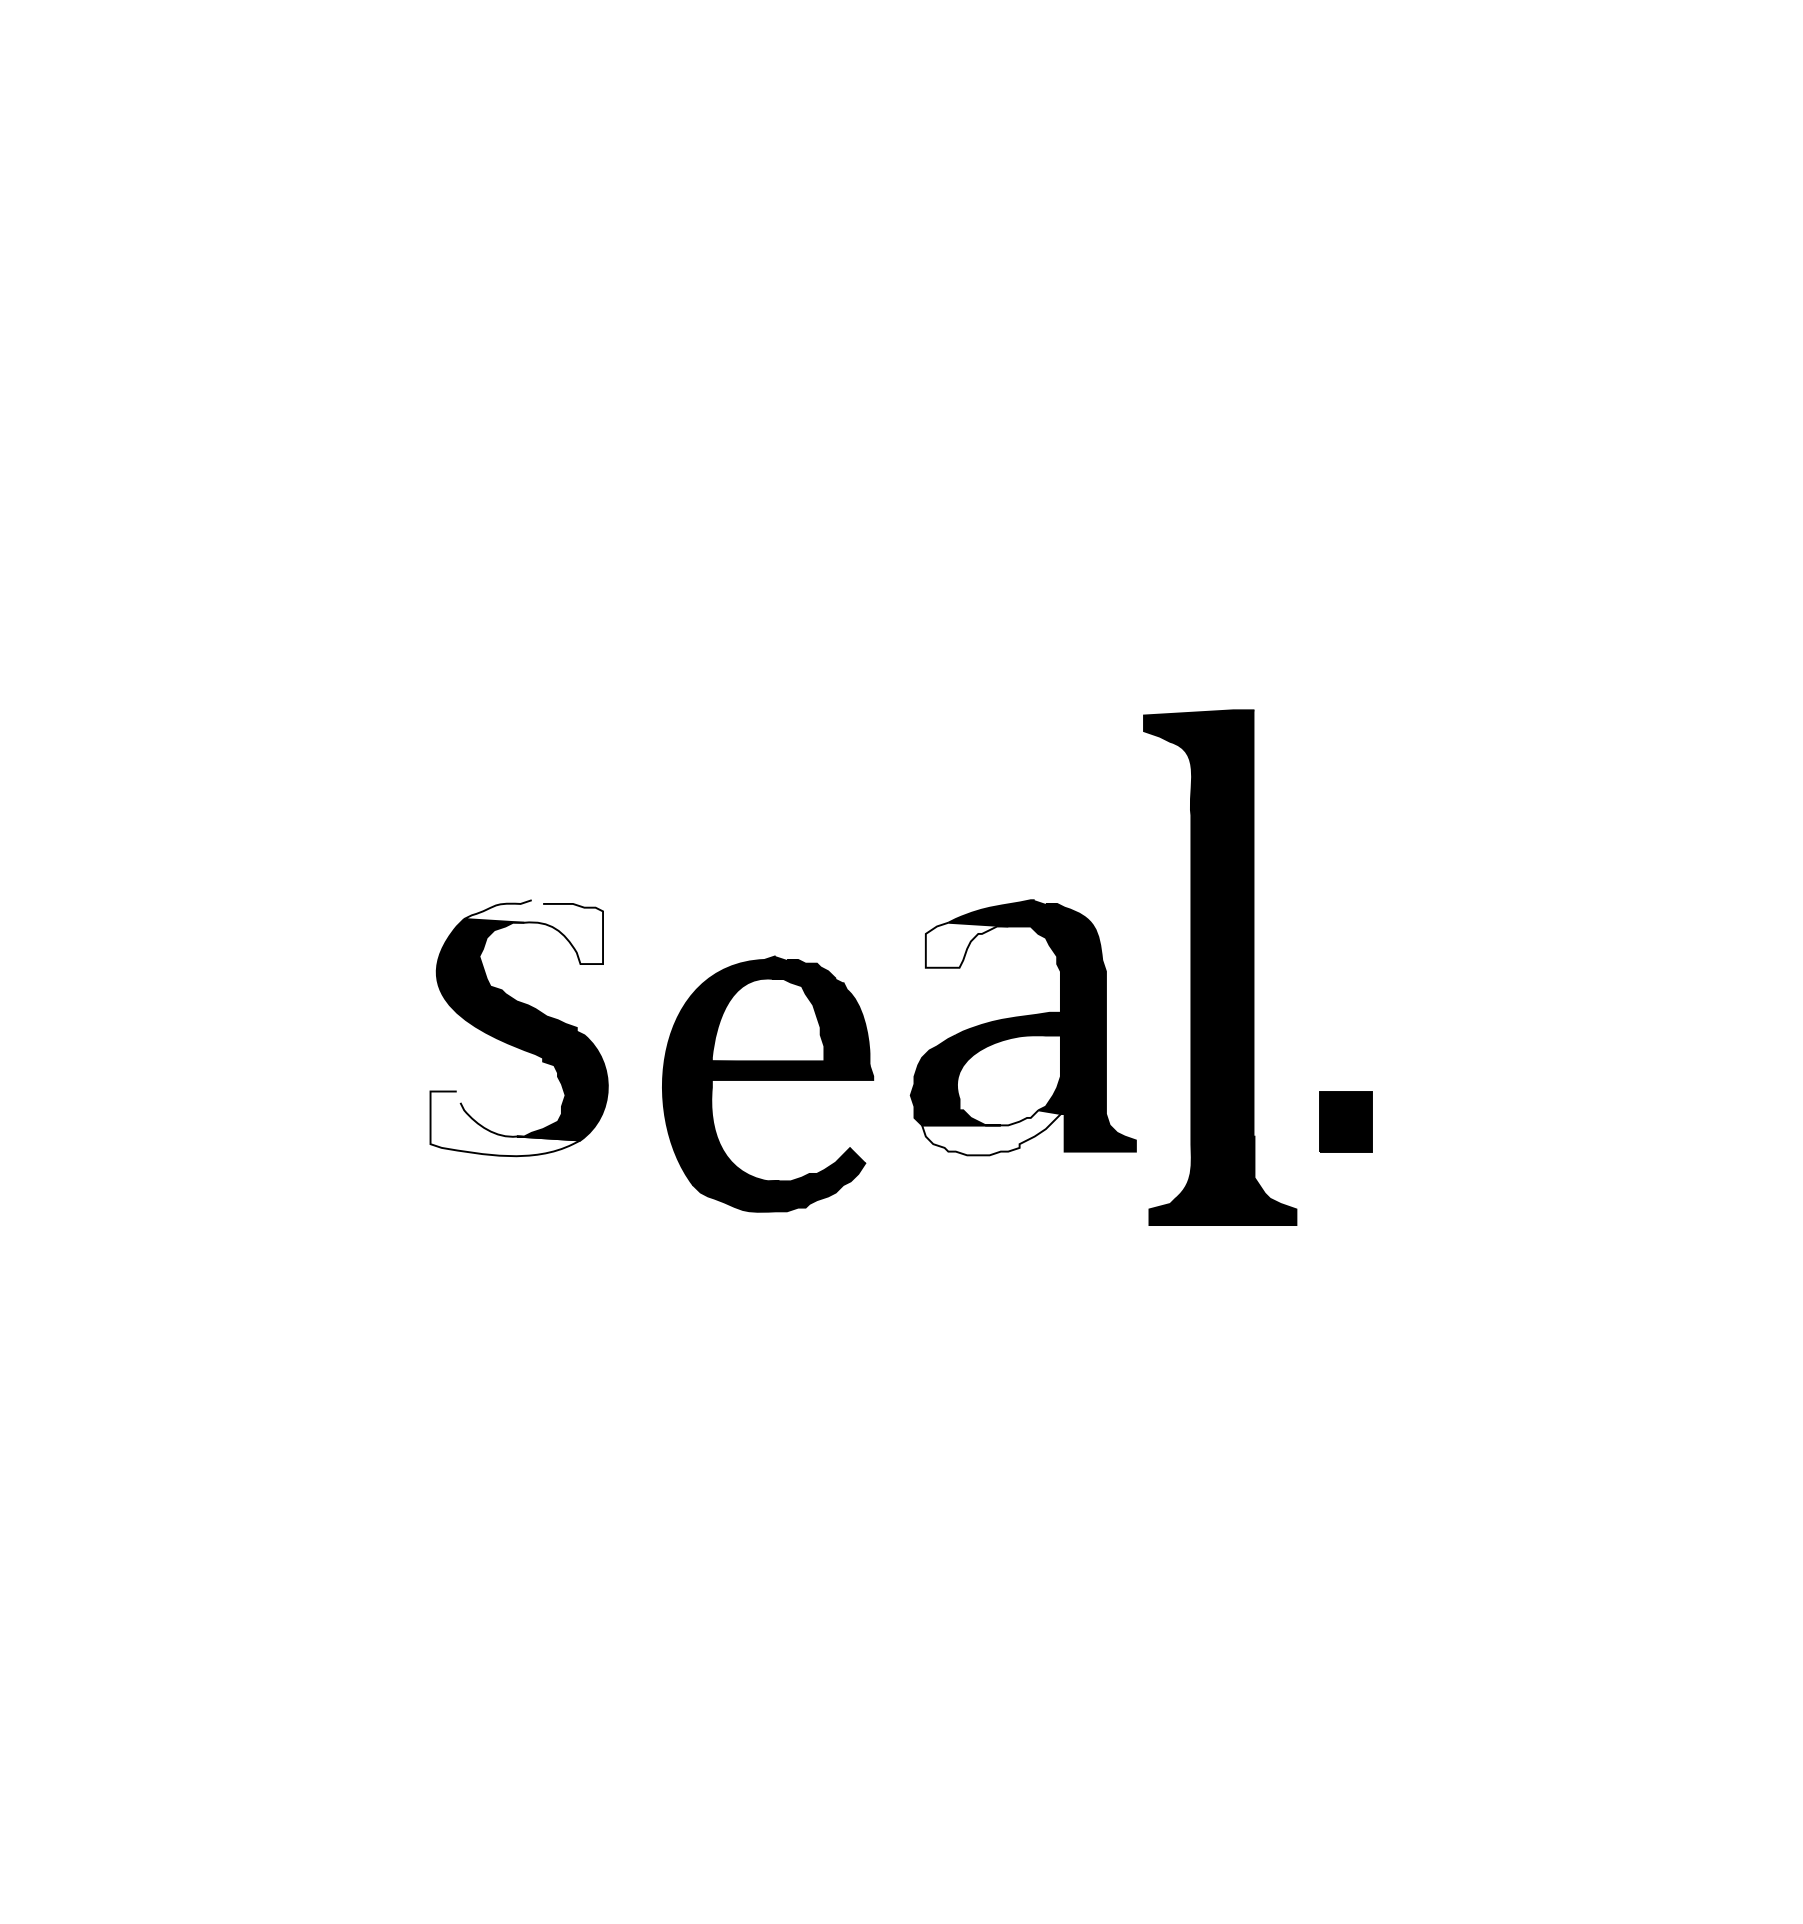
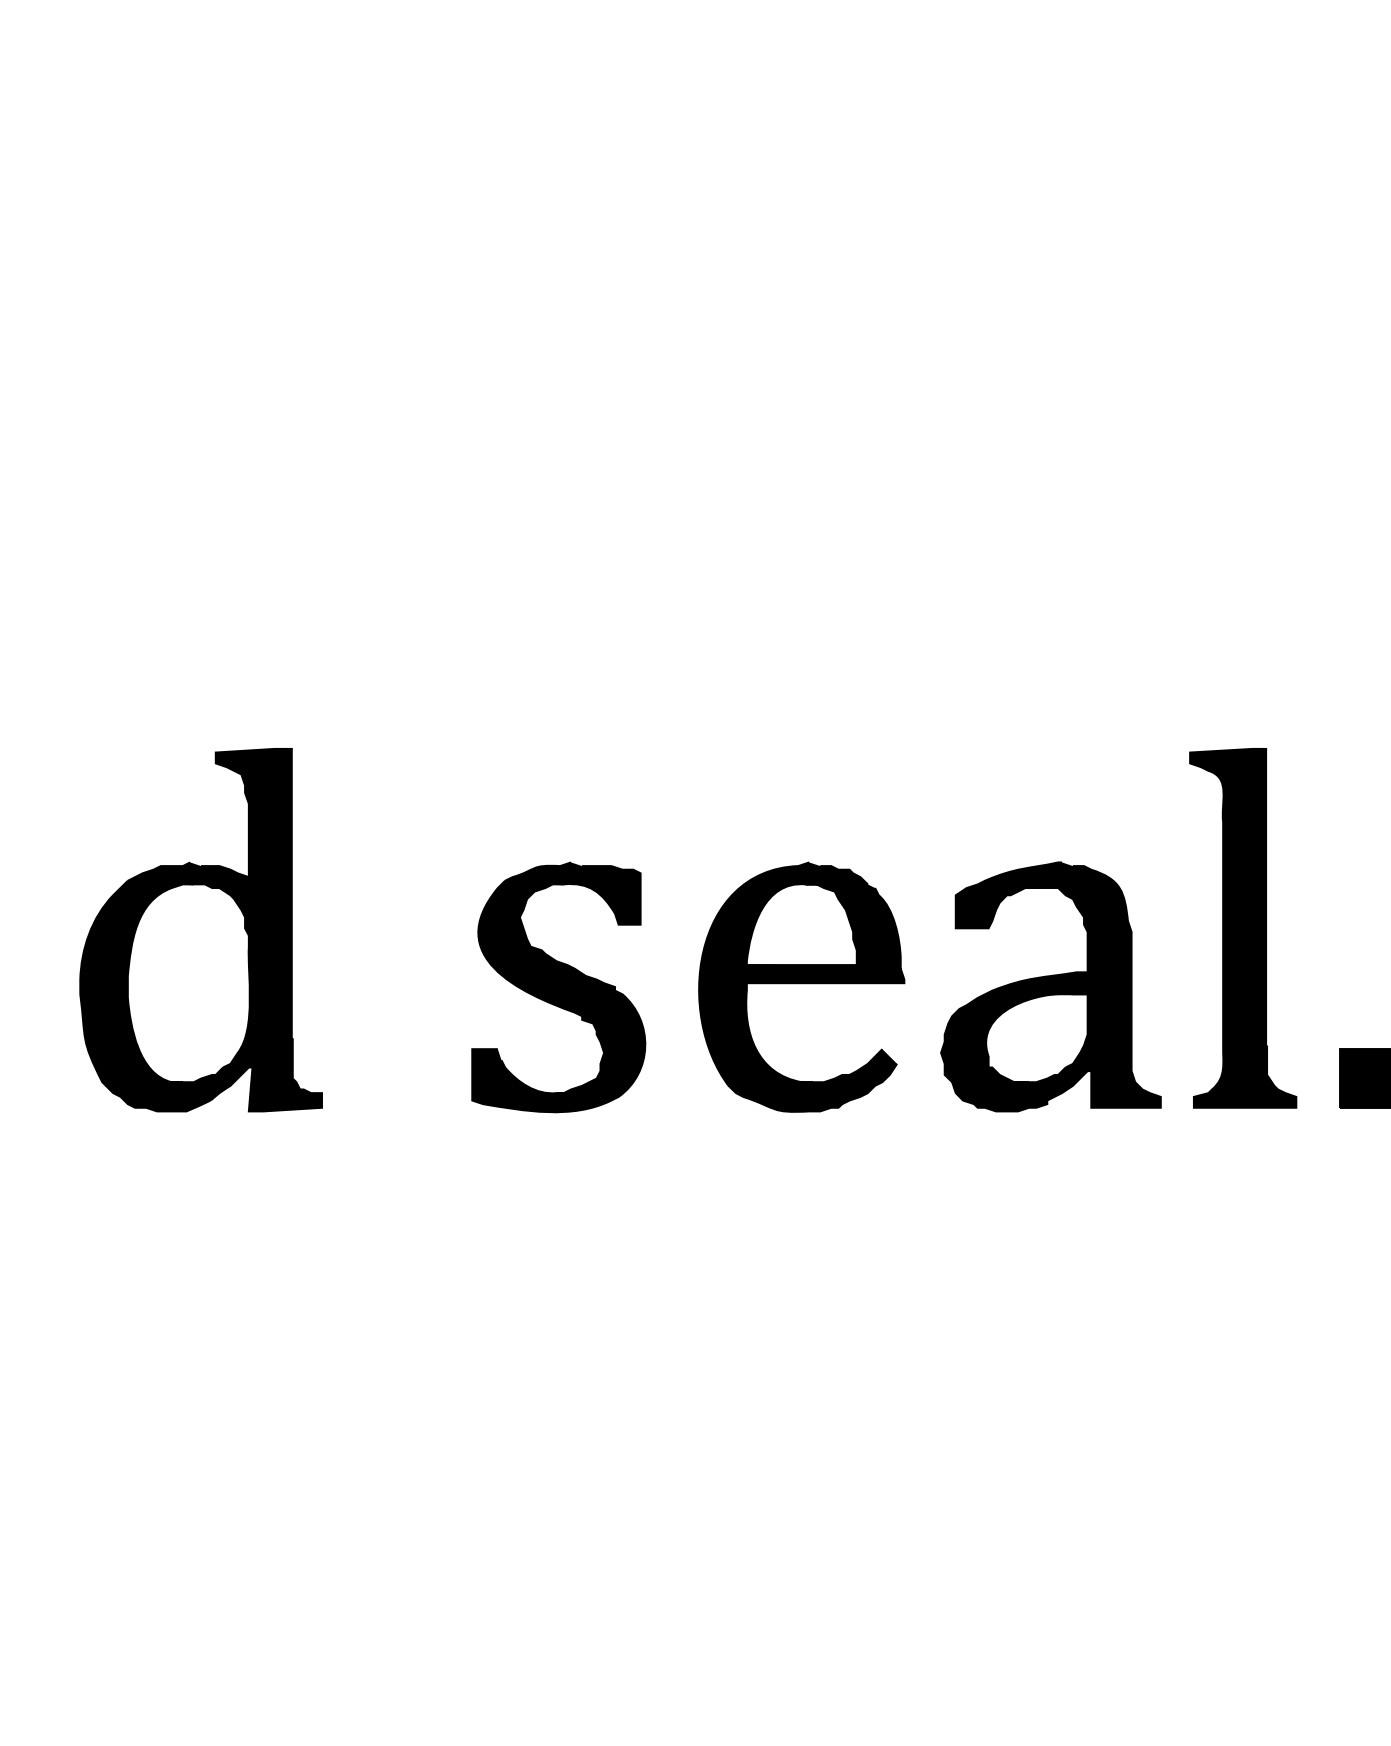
fill: (533, 932) -> (572, 893), added
fill: (966, 944) -> (995, 905), added
part: (1220, 967) -> (1243, 928), size x0.71
part: (152, 969) -> (200, 930), added
part: (768, 1083) -> (802, 986), moved
fill: (505, 1123) -> (545, 1080), added
fill: (991, 1132) -> (1019, 1089), added

